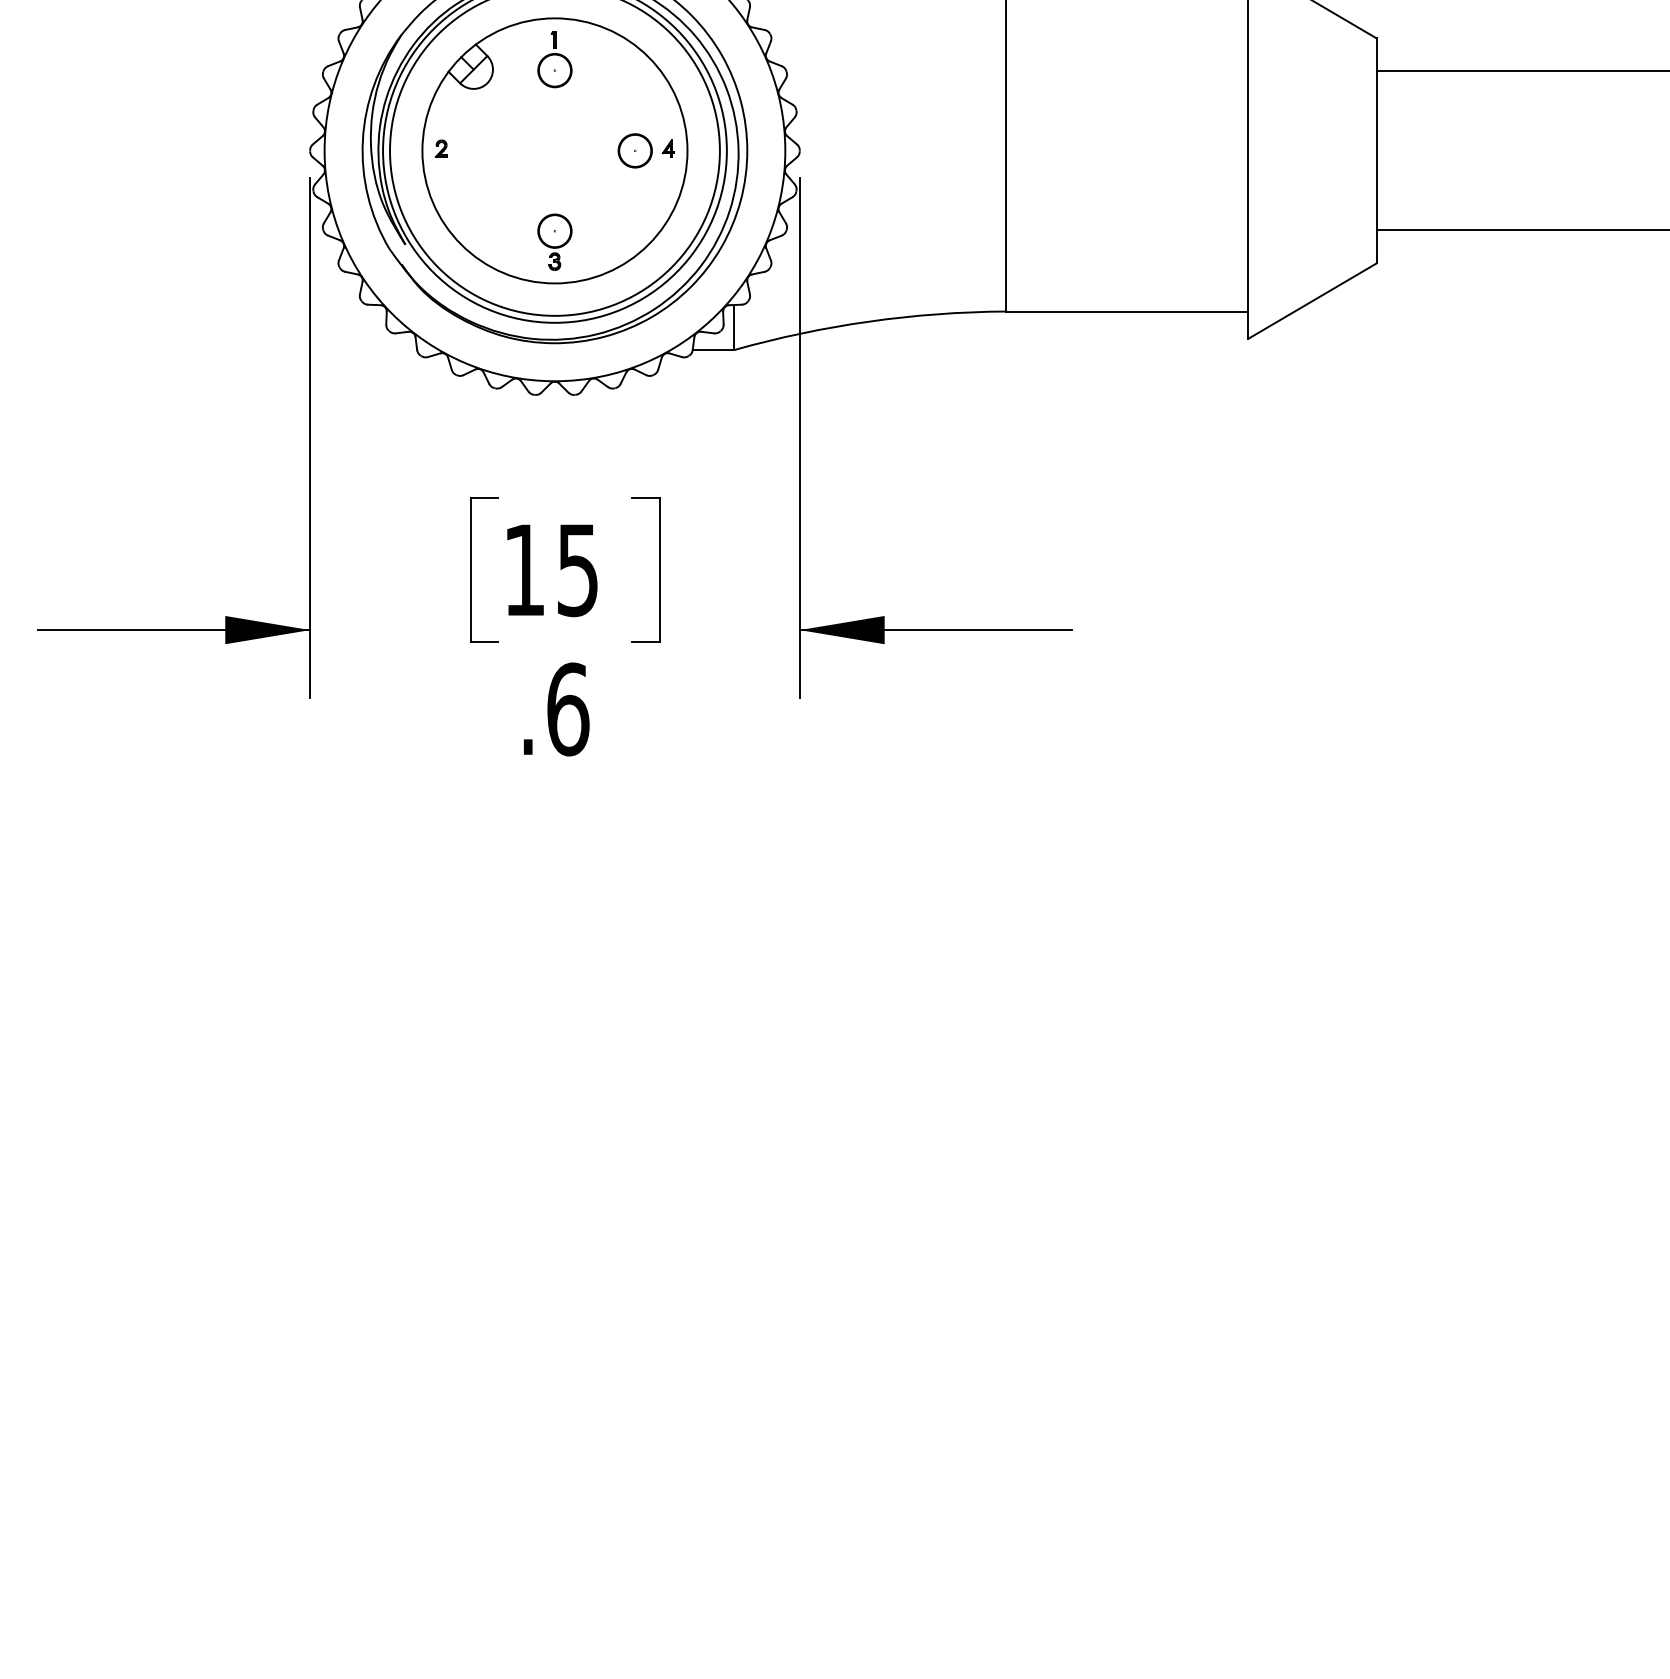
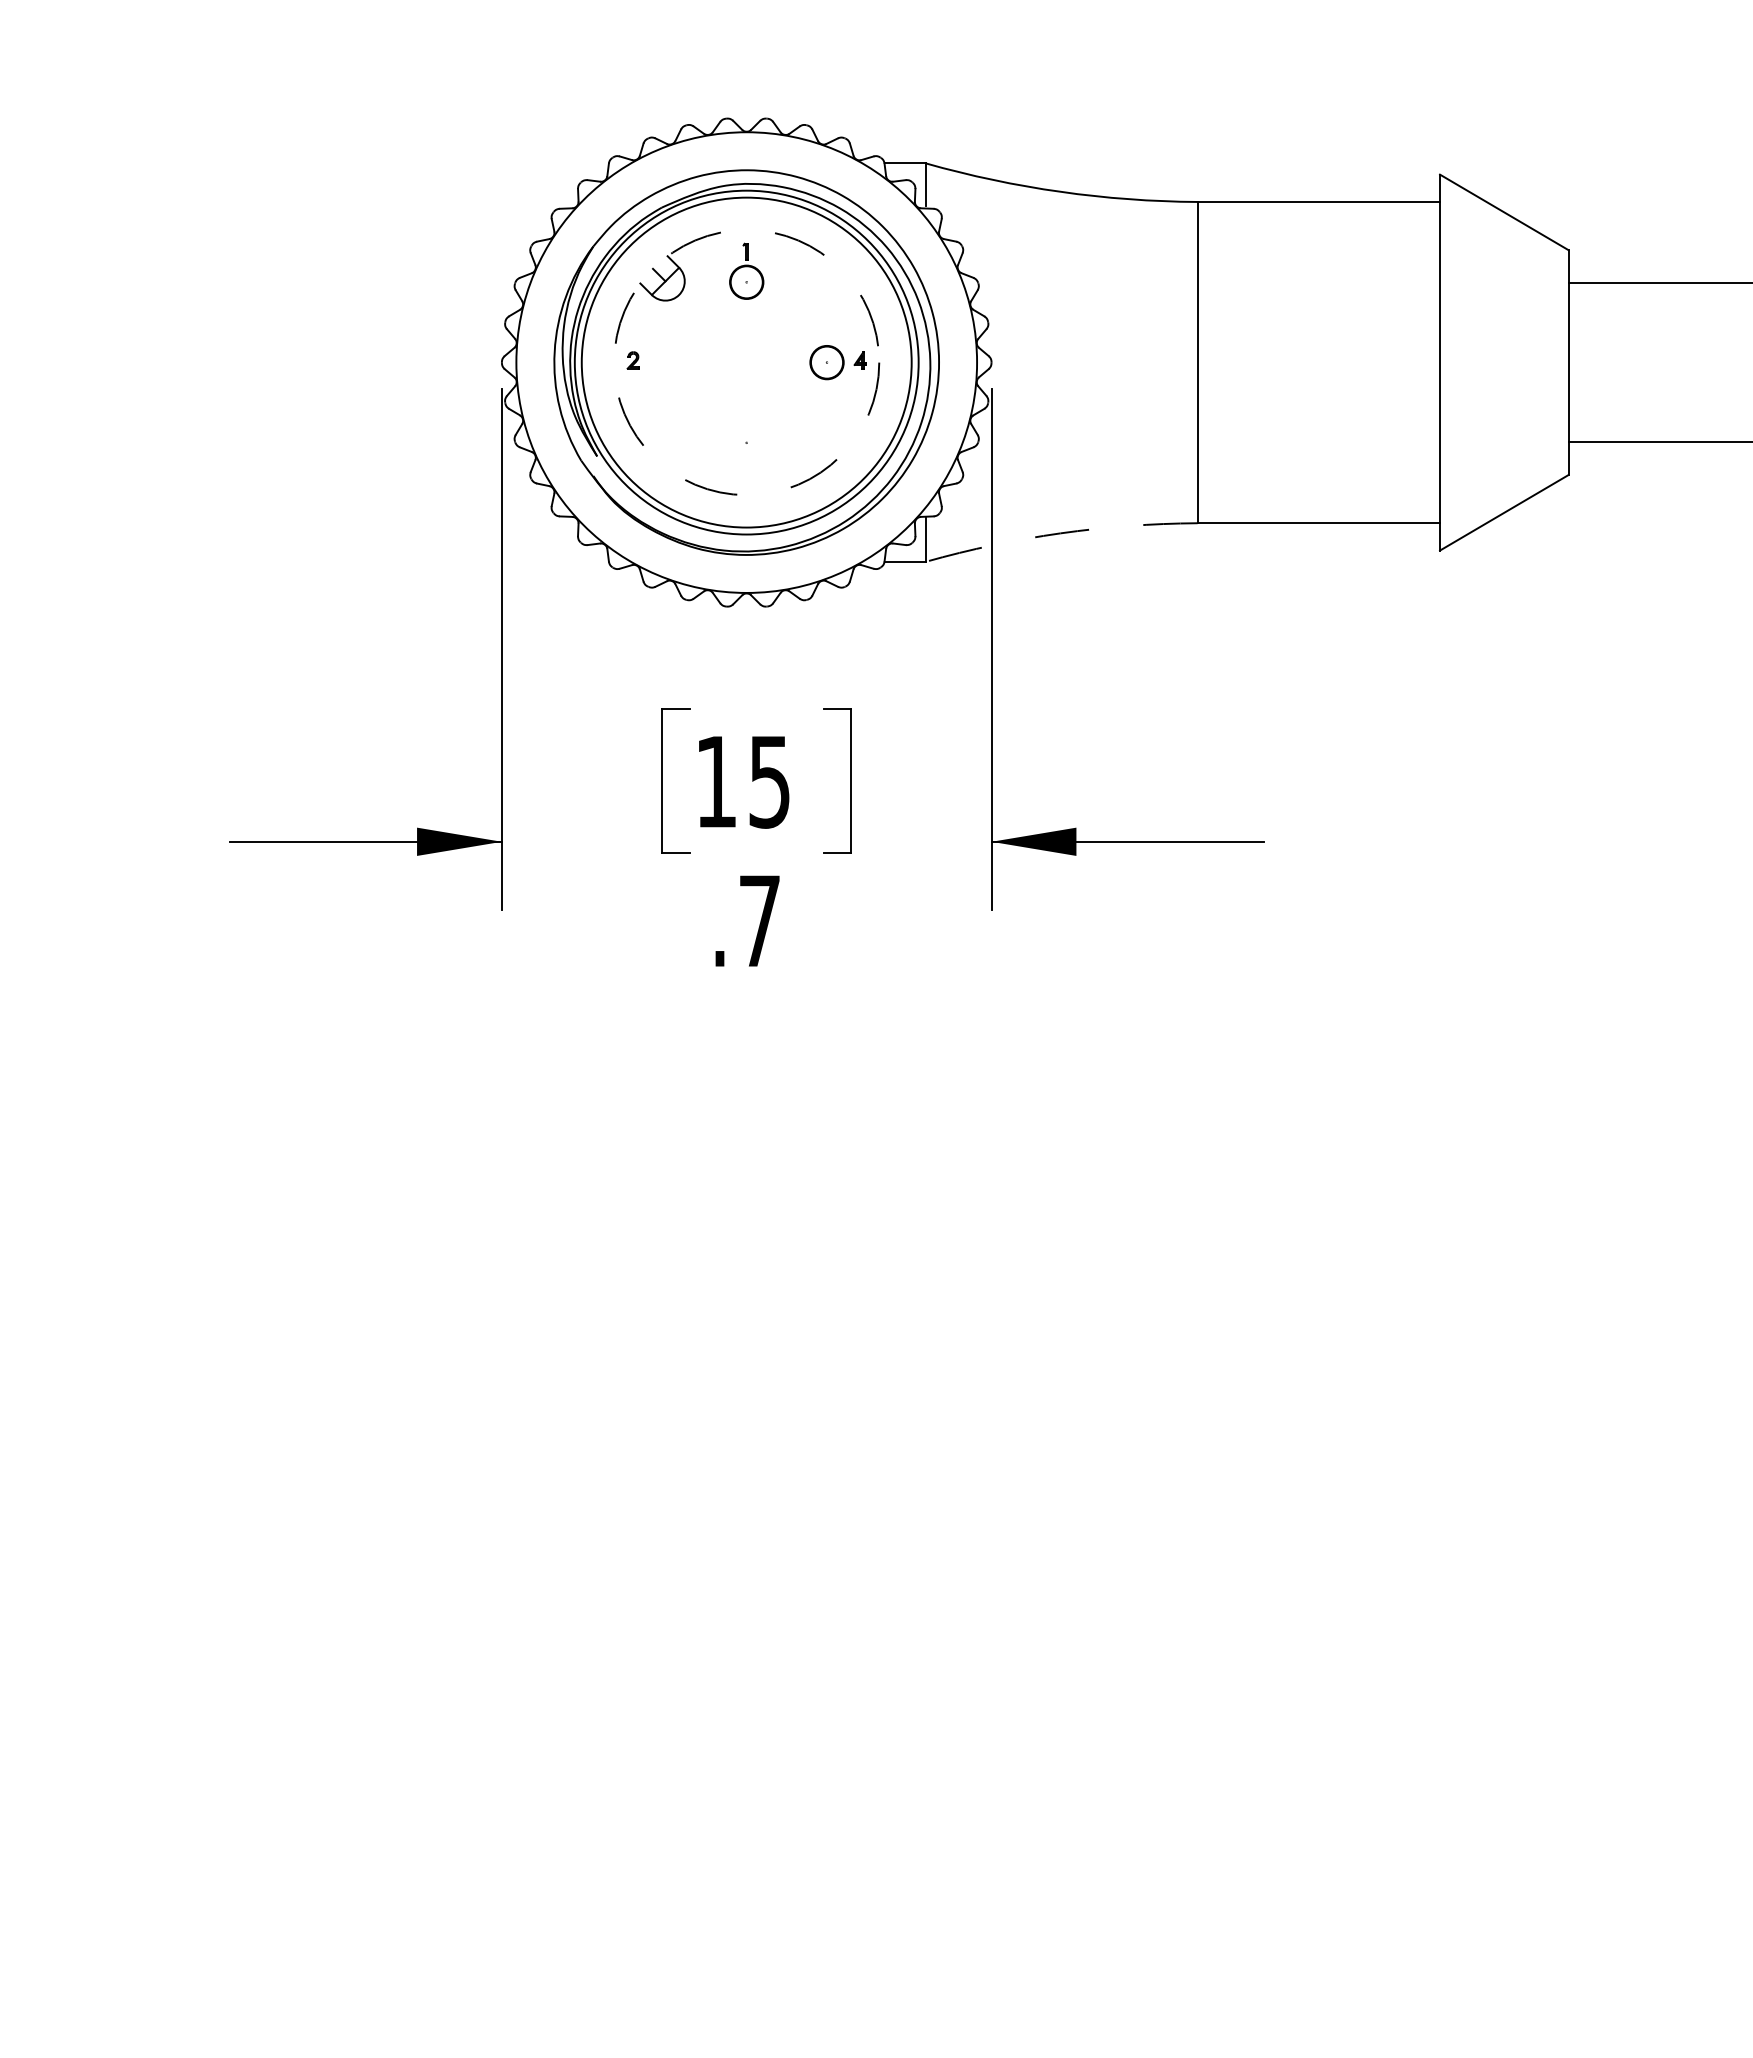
circle: (554, 150) -> (746, 362), solid -> dashed
part: (554, 241) -> (746, 453), removed
arc: (868, 321) -> (1060, 533), solid -> dashed
text: (568, 709) -> (760, 921), .6 -> .7

